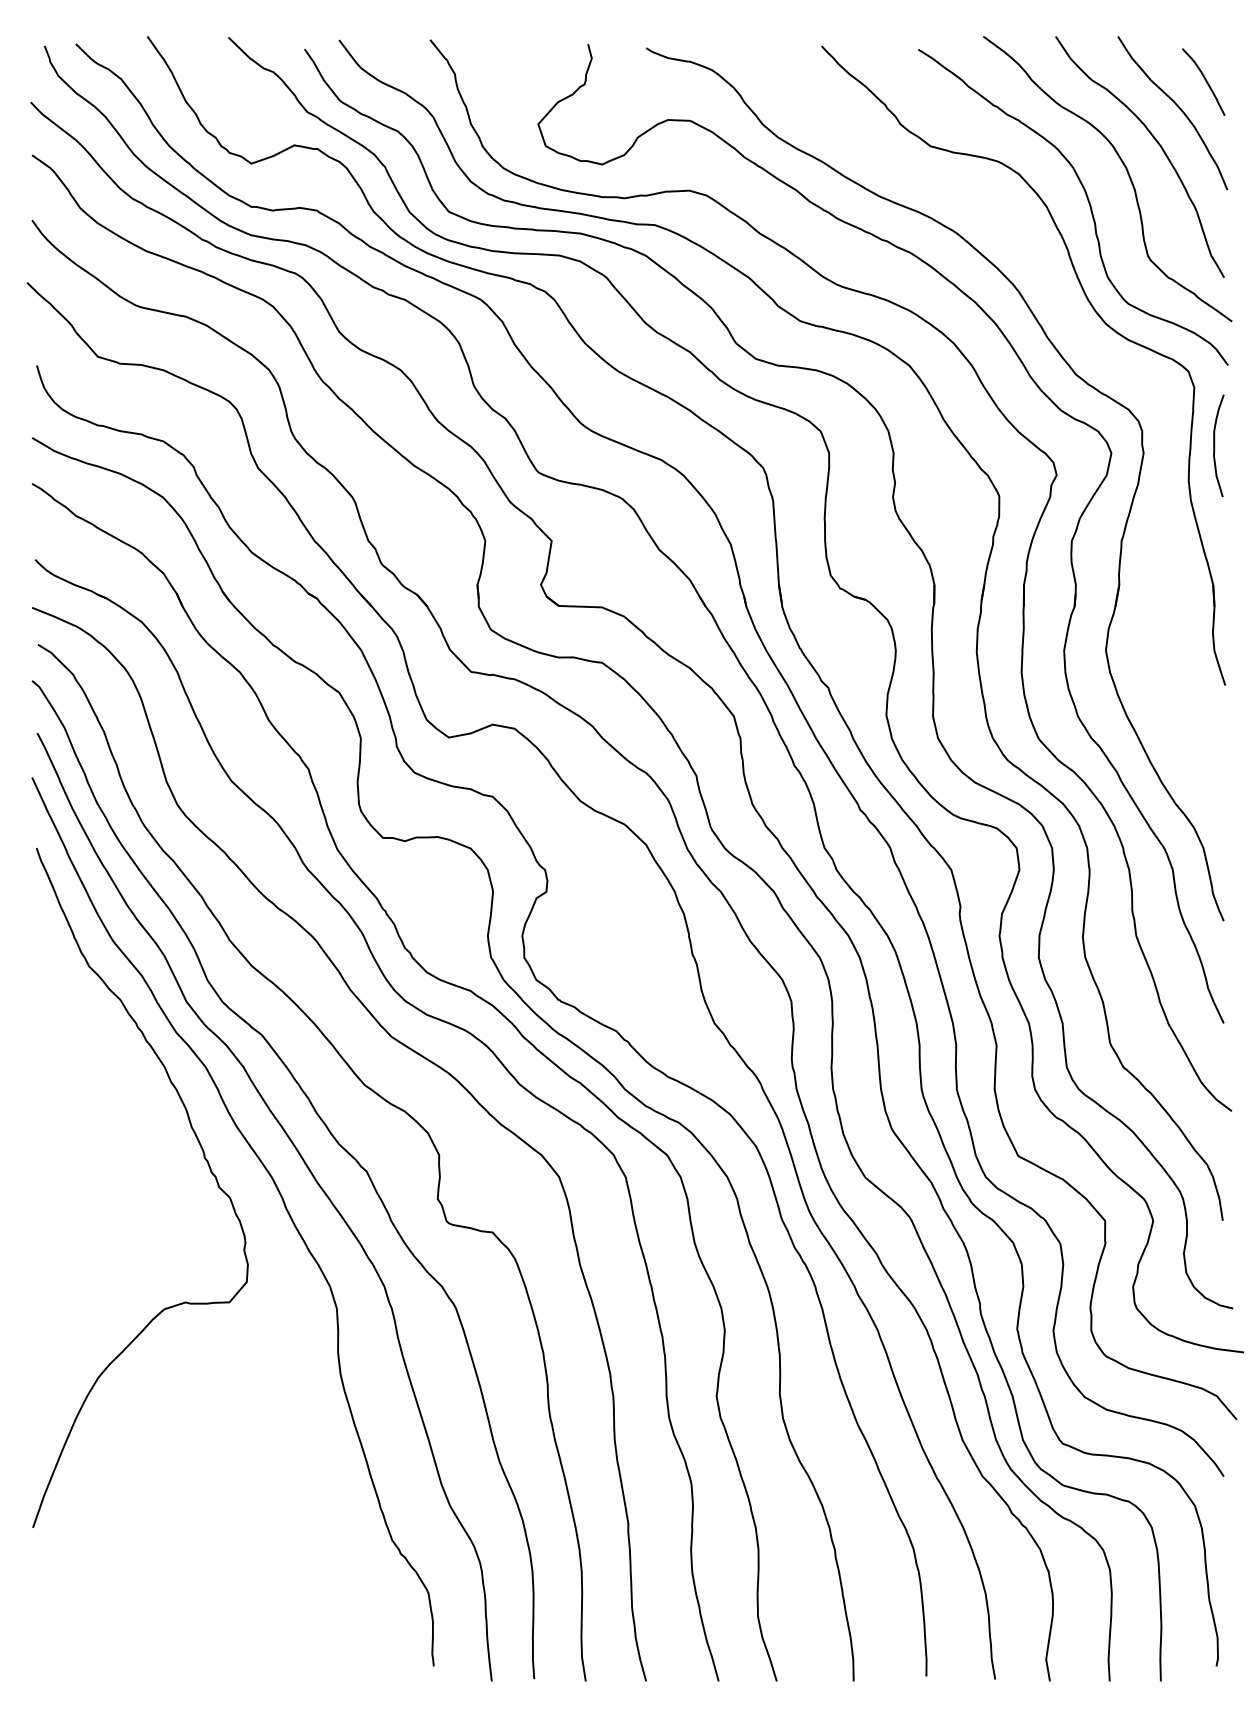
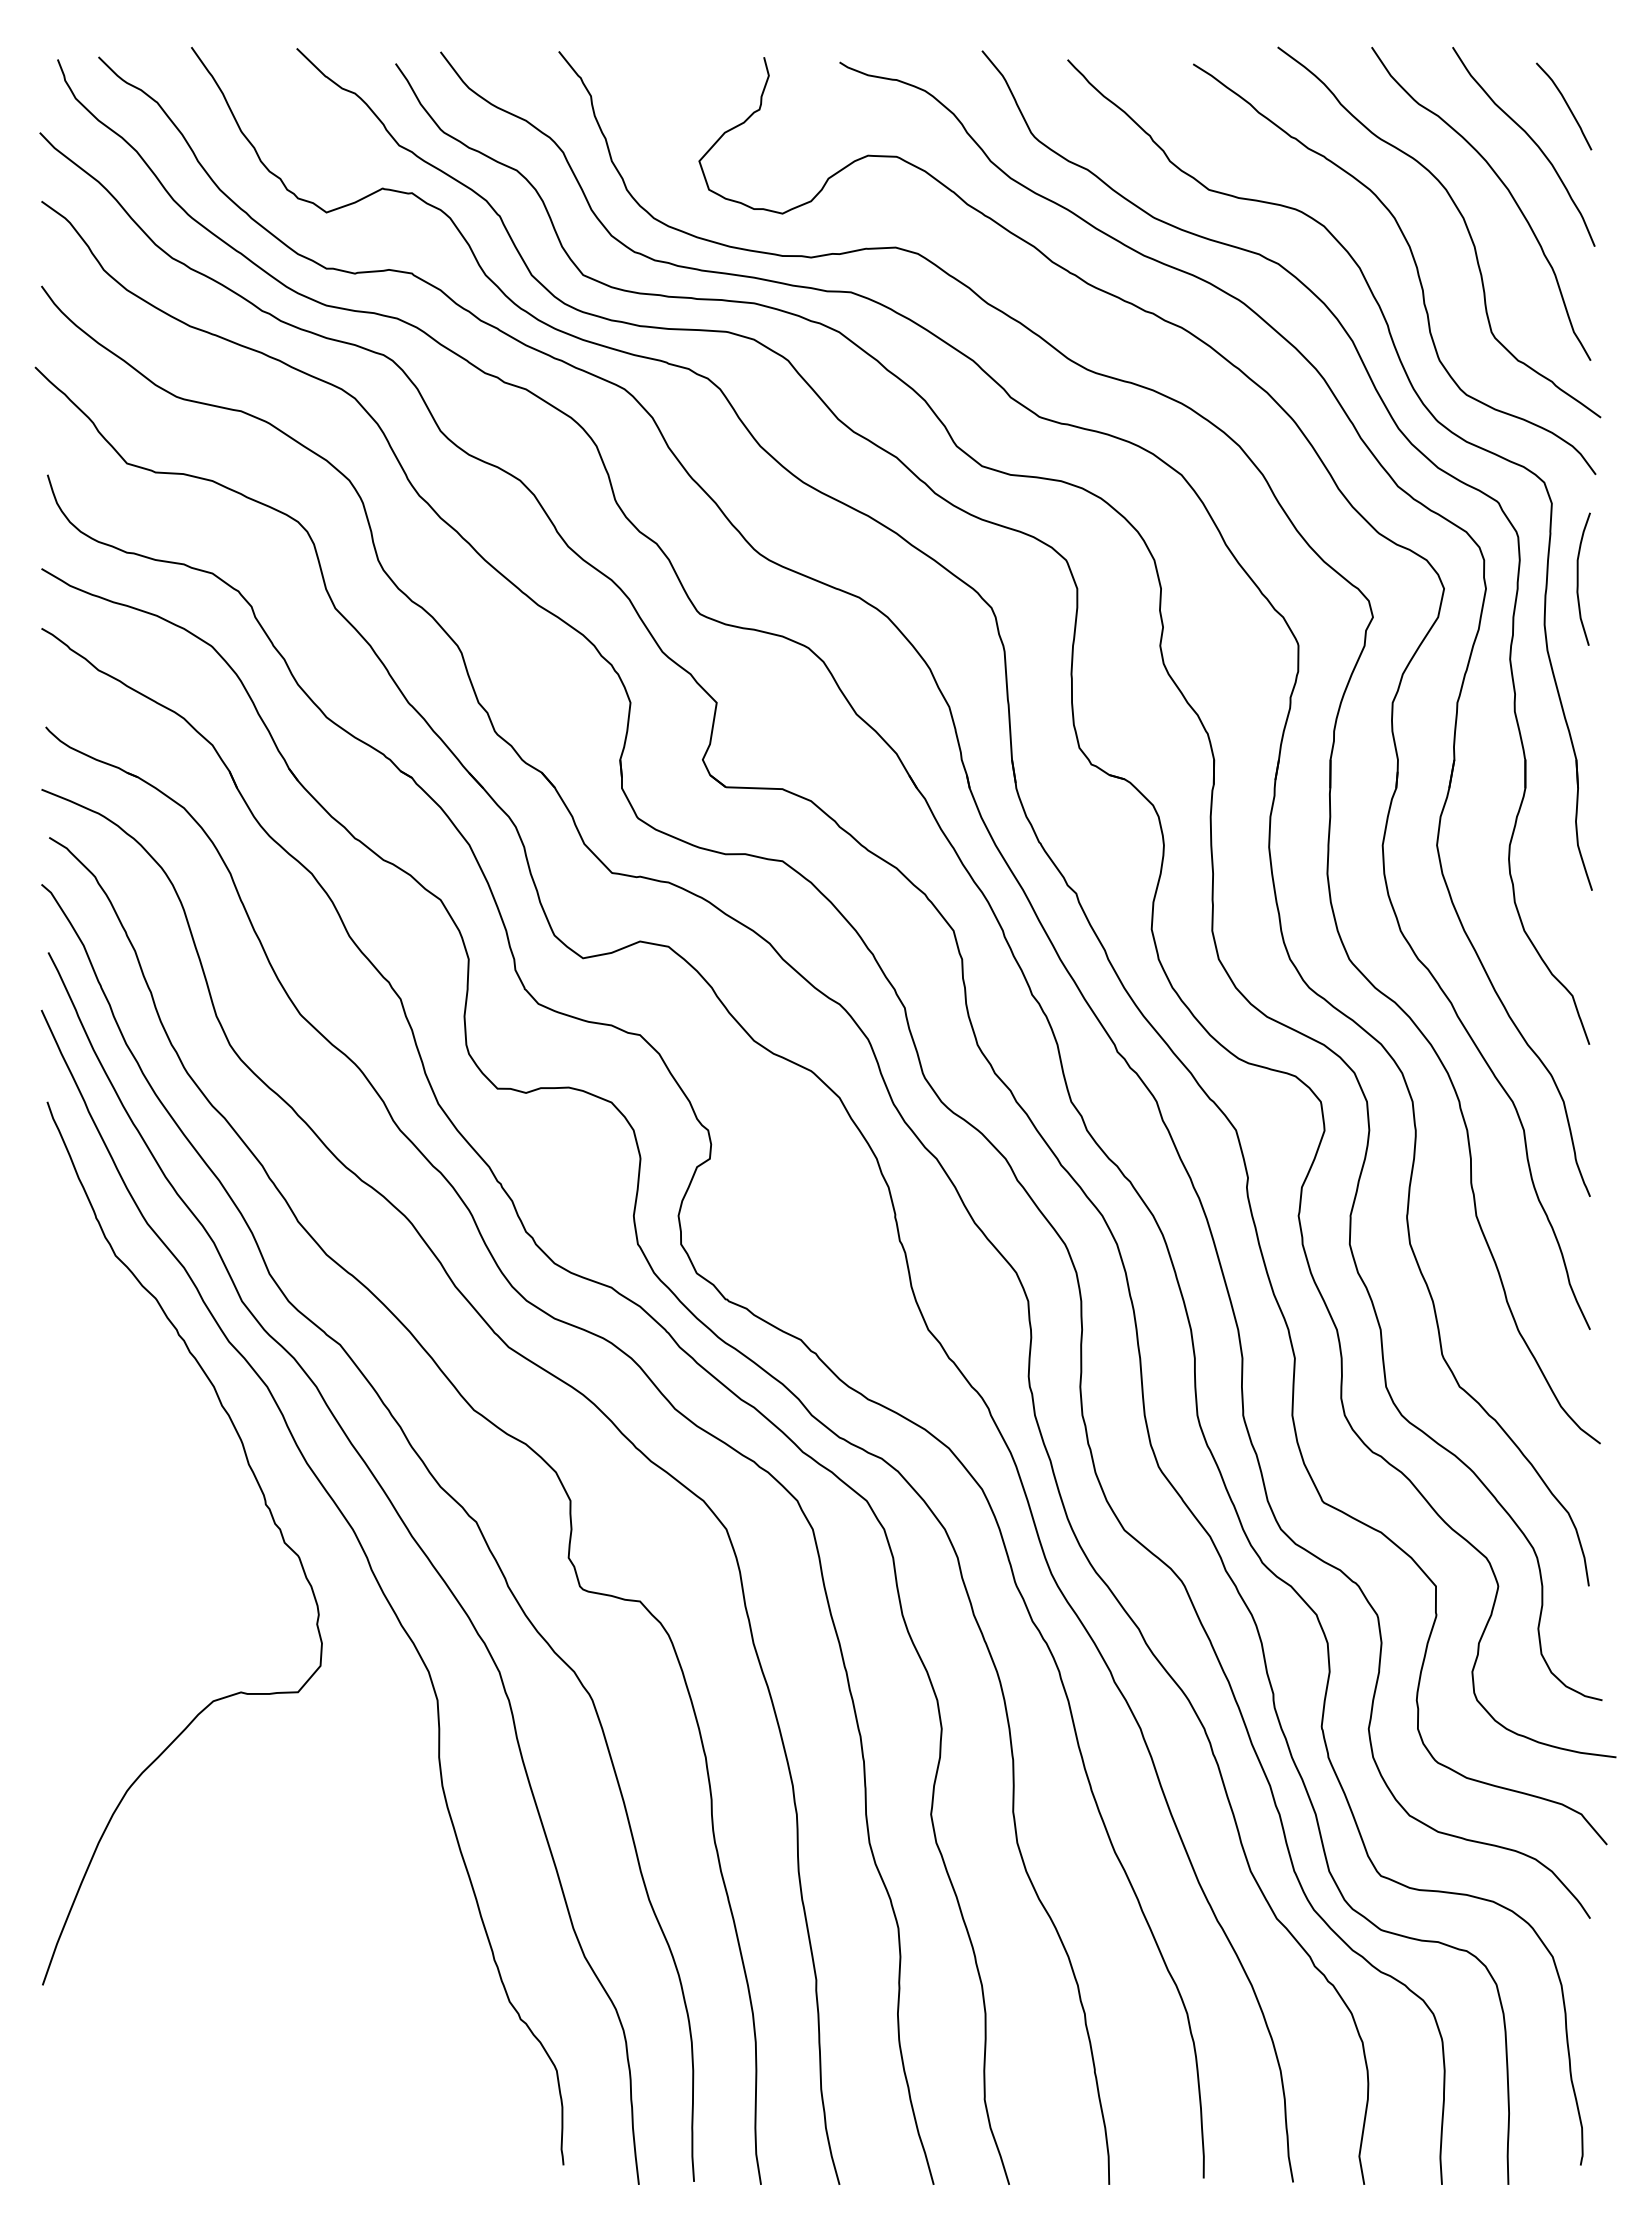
part: (1085, 342) -> (1410, 444), added

